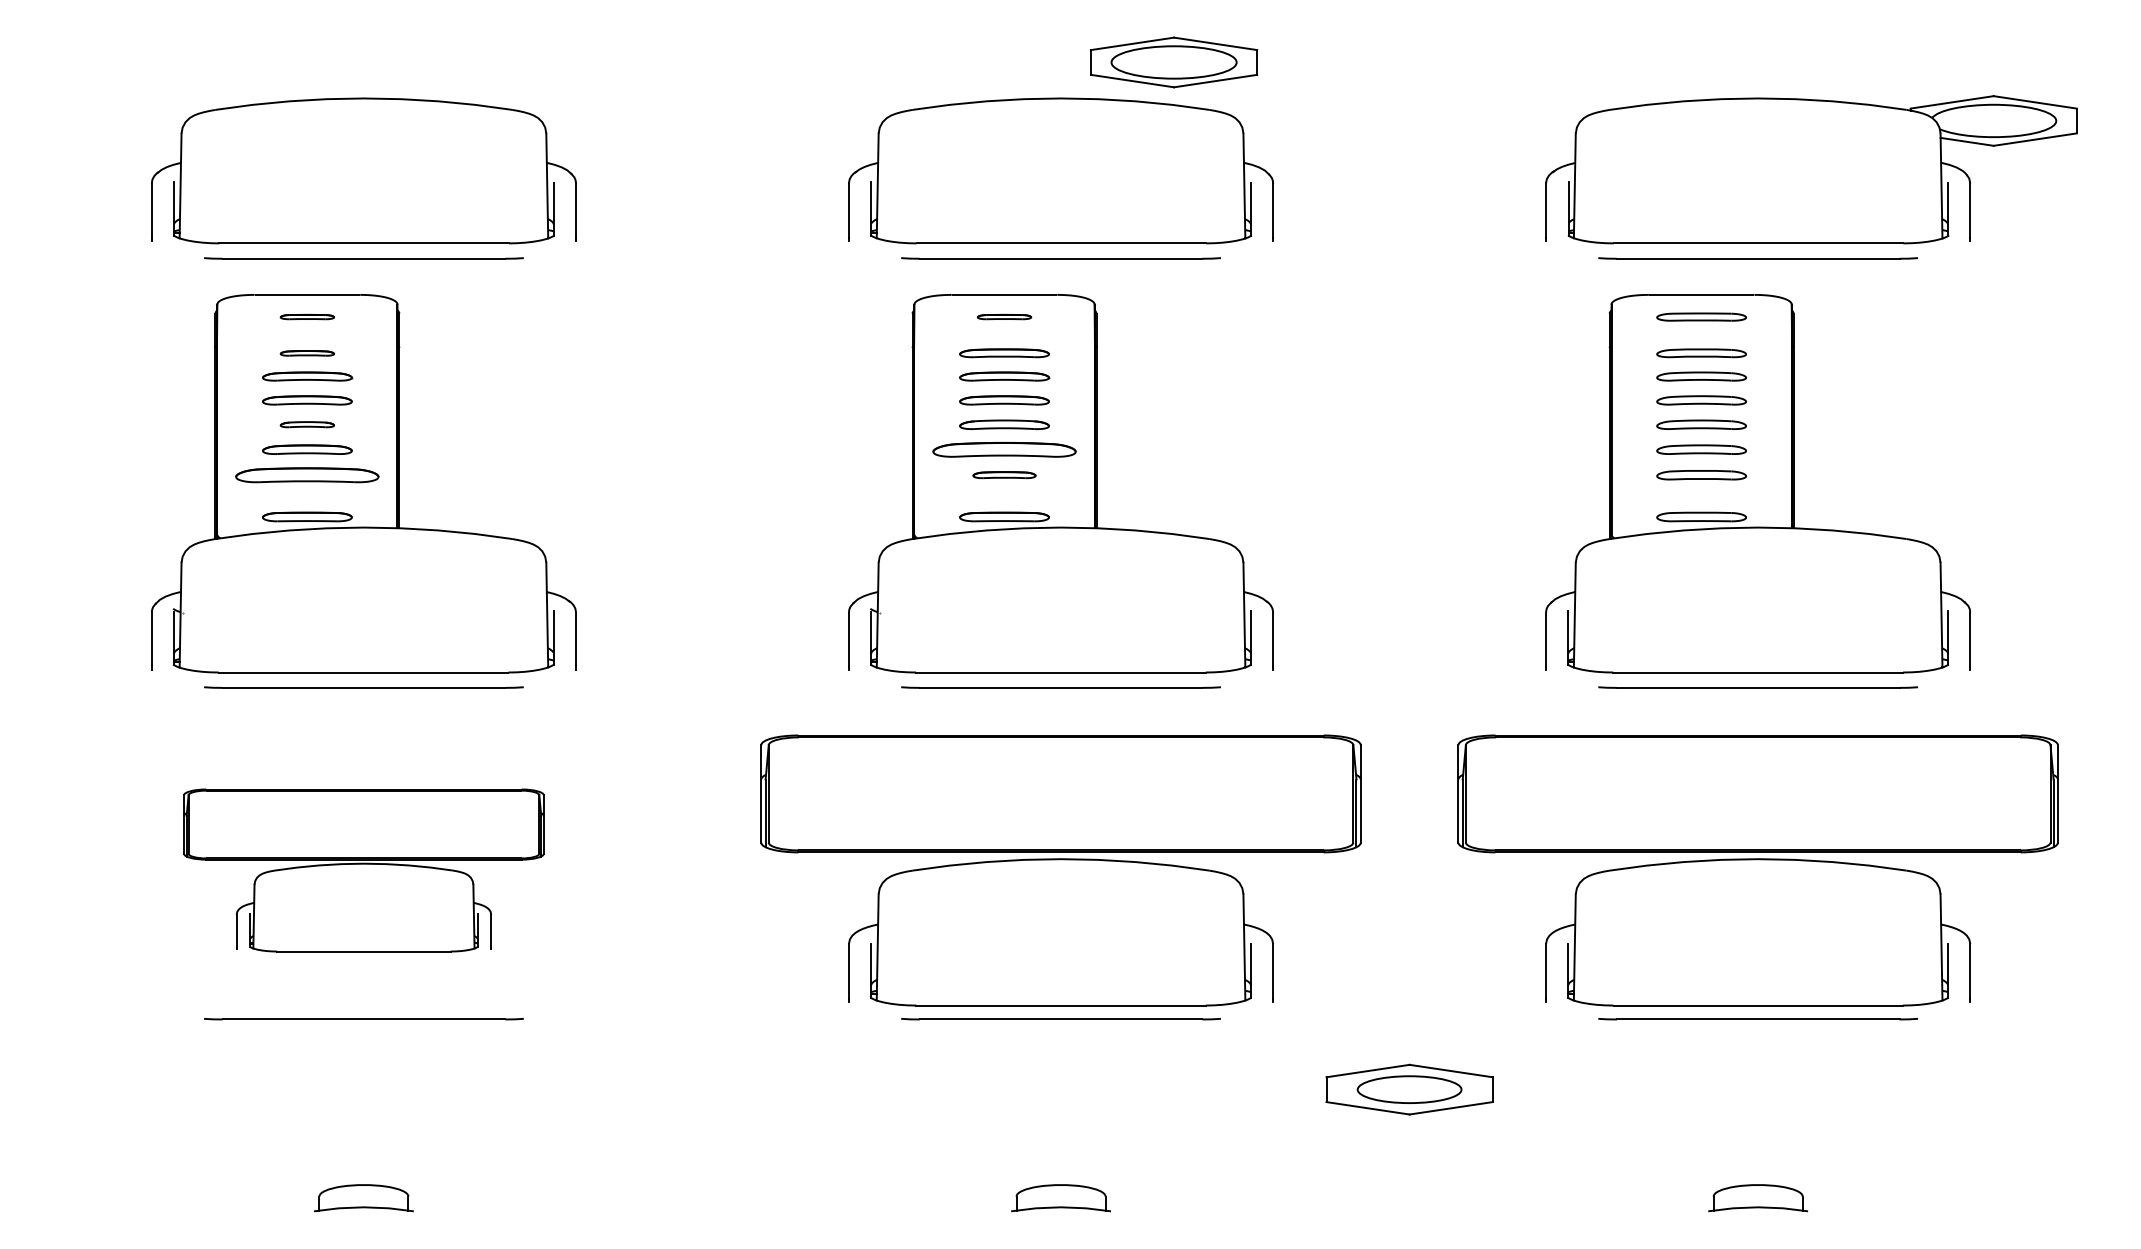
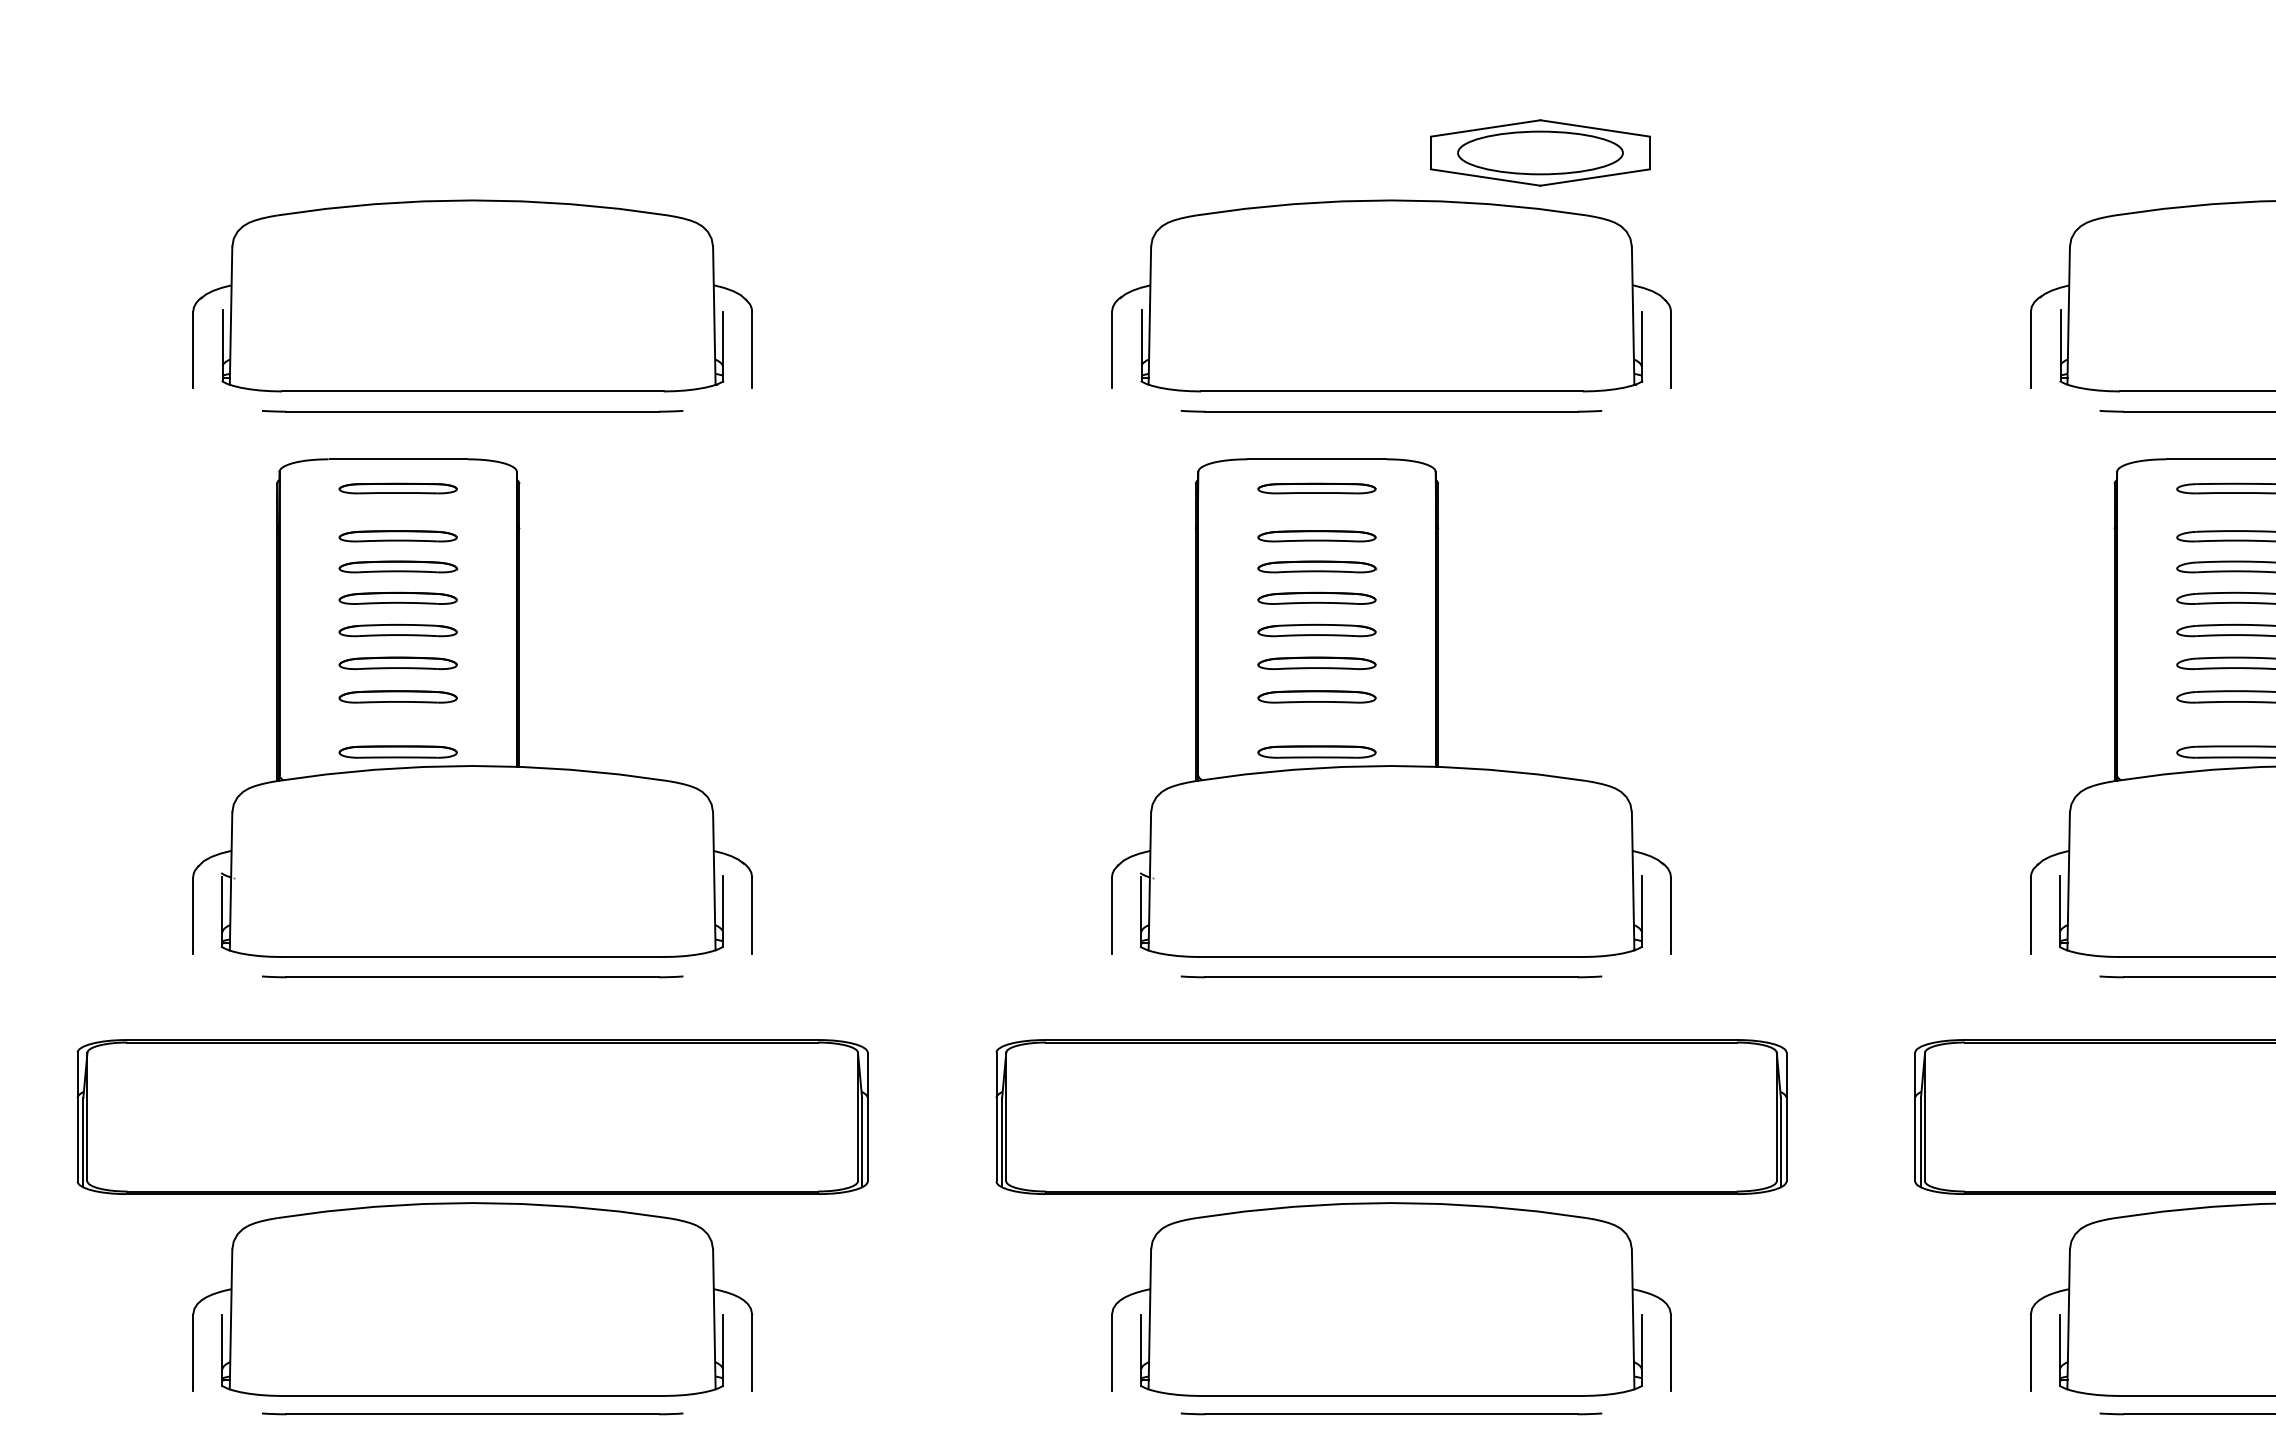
part: (307, 316) -> (398, 487), size x1.67
part: (1004, 316) -> (1316, 487), size x1.67
part: (307, 353) -> (398, 536), size x1.67
part: (307, 424) -> (398, 630), size x1.67
part: (1004, 449) -> (1316, 663), size x0.62
part: (307, 474) -> (398, 696), size x0.62
part: (1004, 474) -> (1316, 696), size x1.43
part: (363, 870) -> (472, 1217), size x1.67

